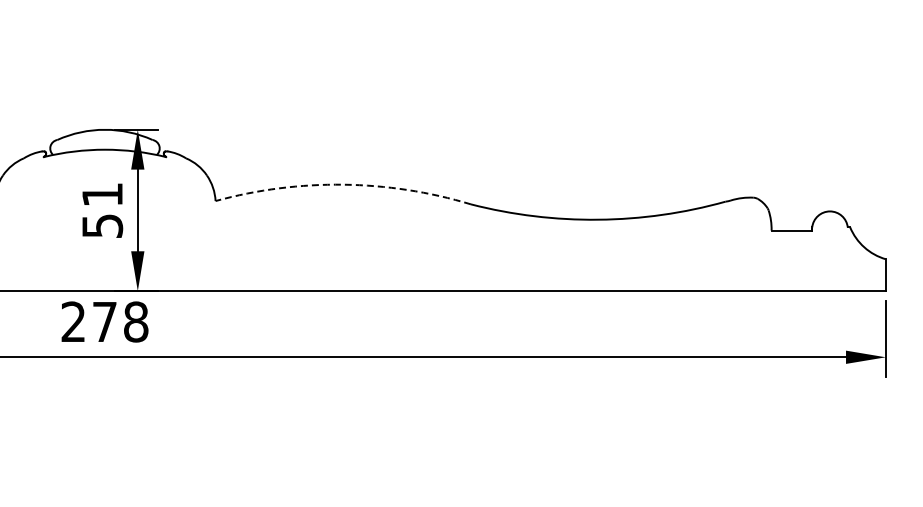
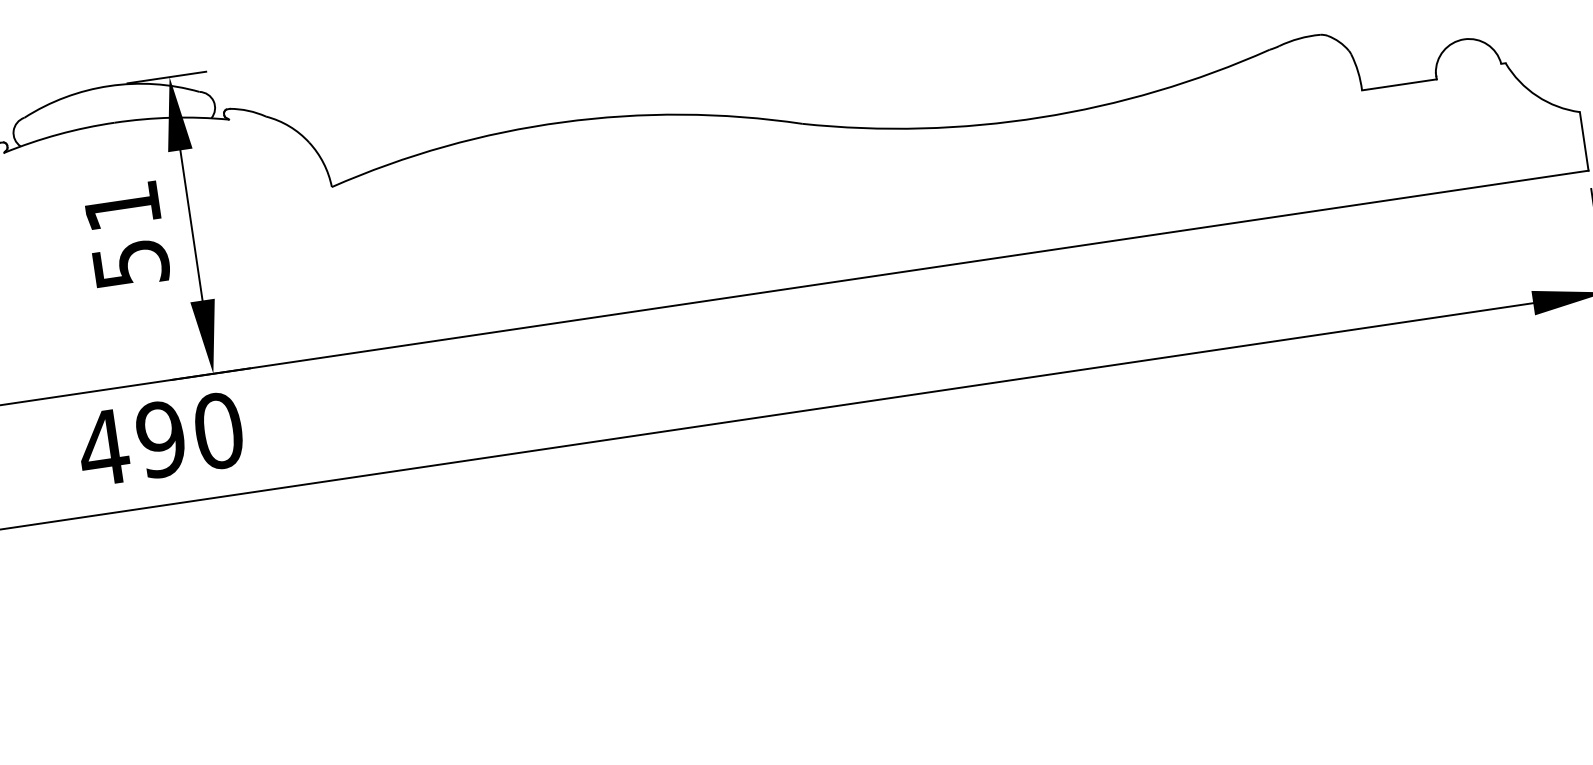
arc: (343, 184) -> (562, 121), dashed -> solid
text: (104, 321) -> (160, 438), 278 -> 490

